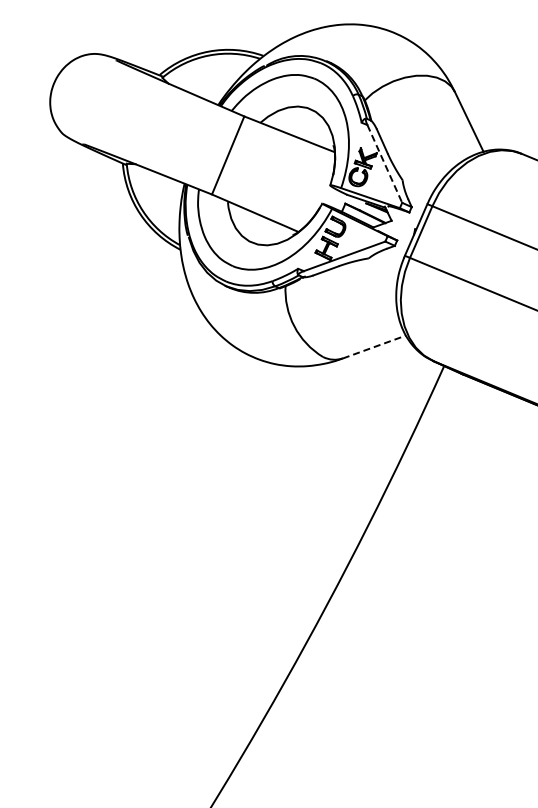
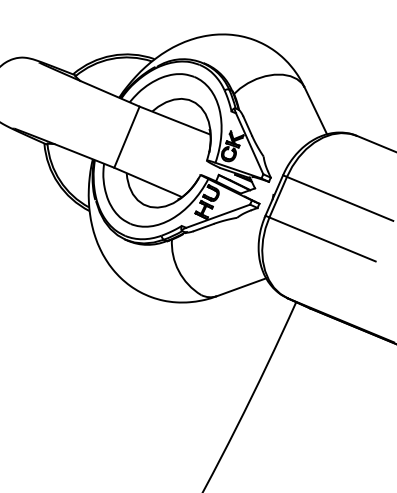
line: (384, 163) -> (249, 143), dashed -> solid
line: (374, 347) -> (241, 287), dashed -> solid

